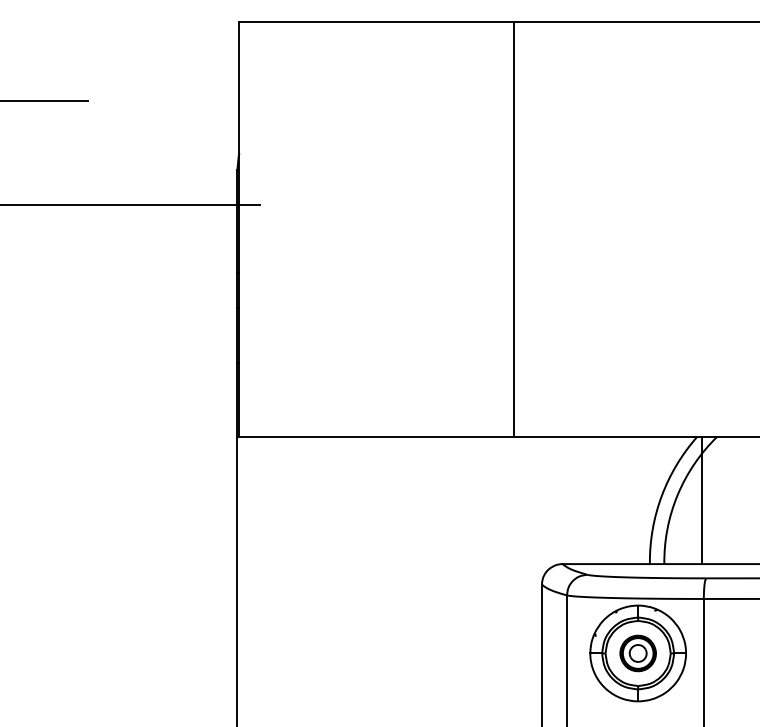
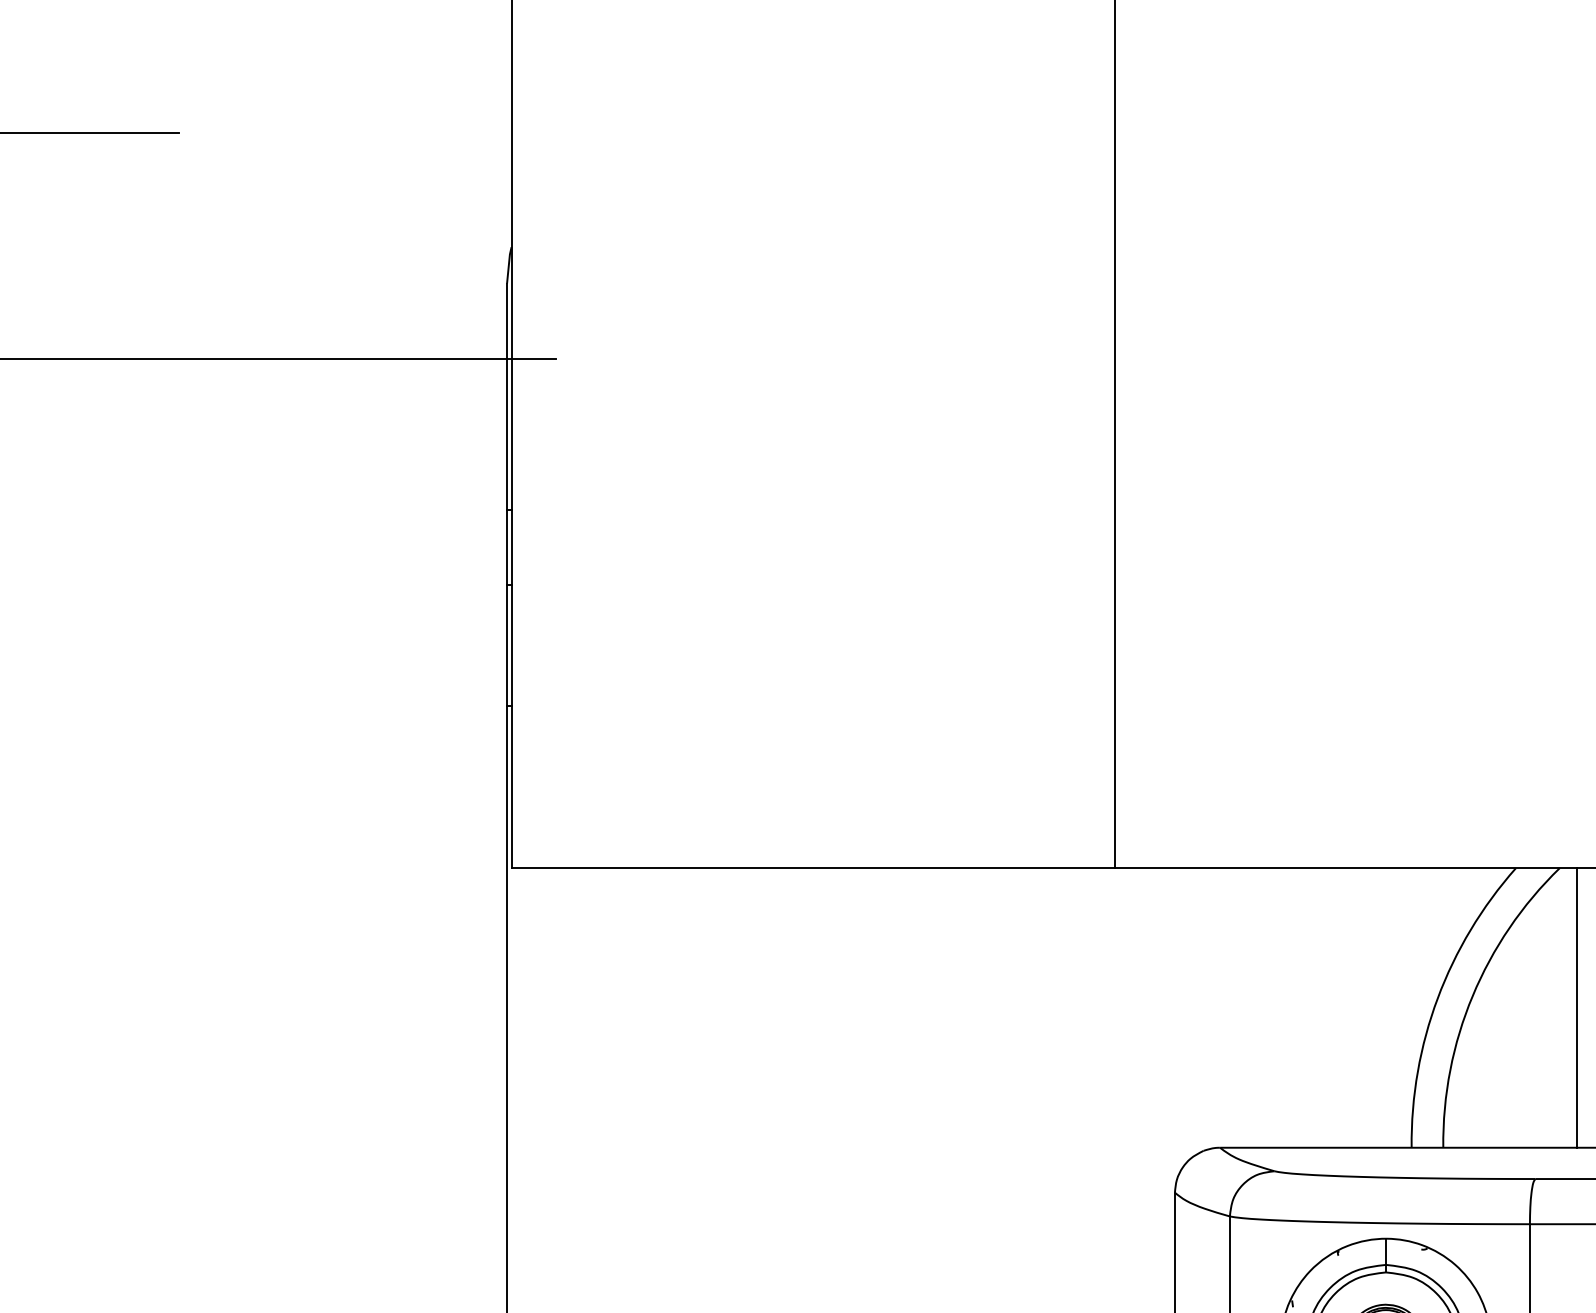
line: (701, 500) -> (1577, 1008), moved

